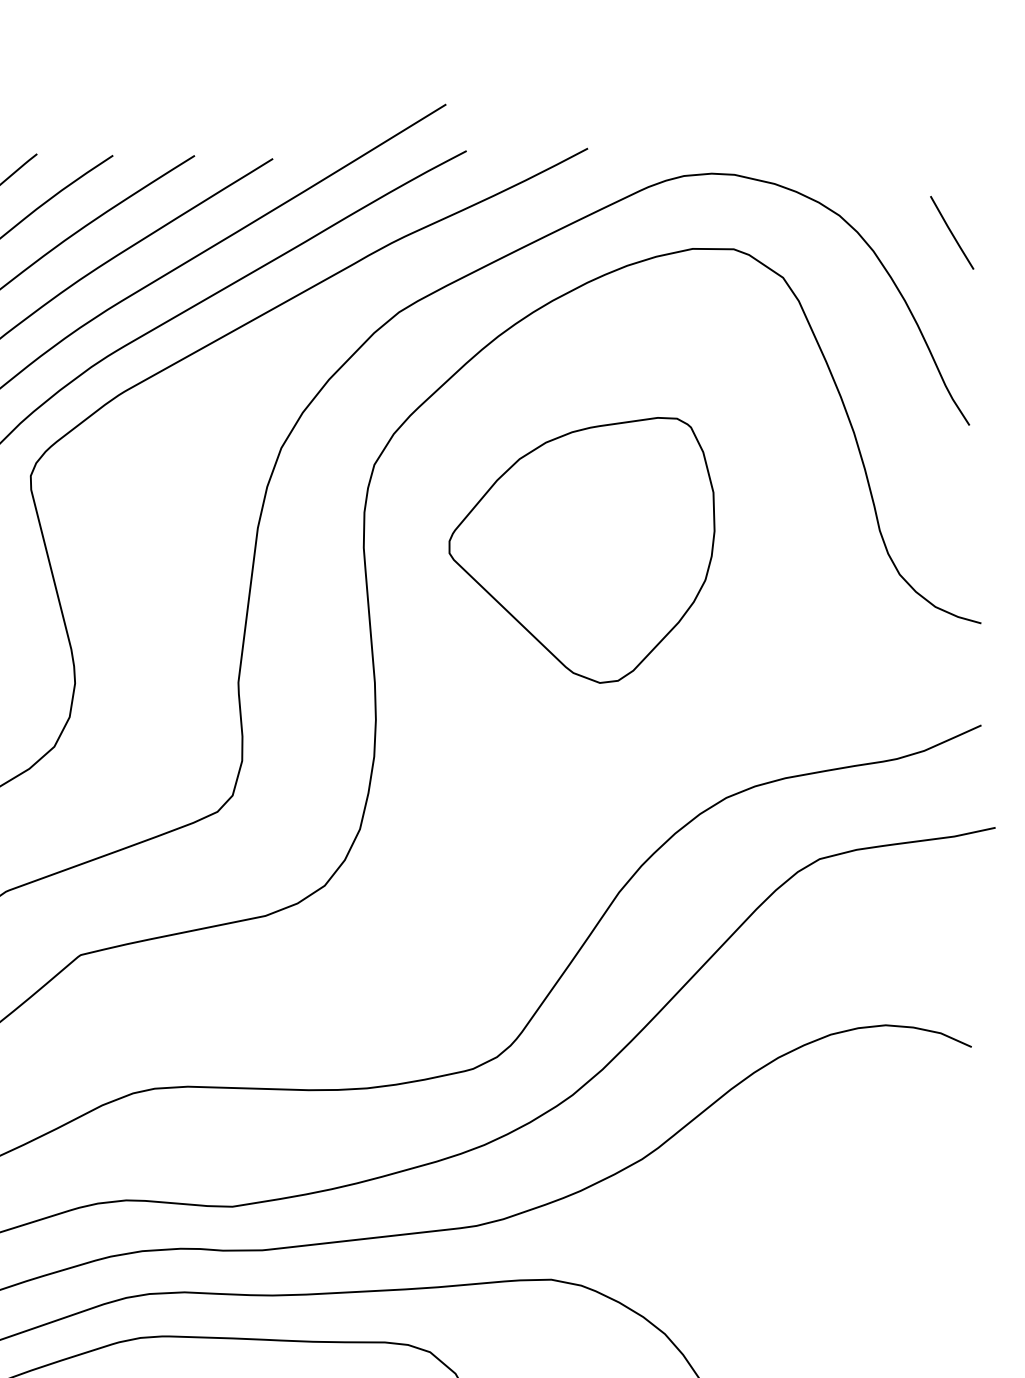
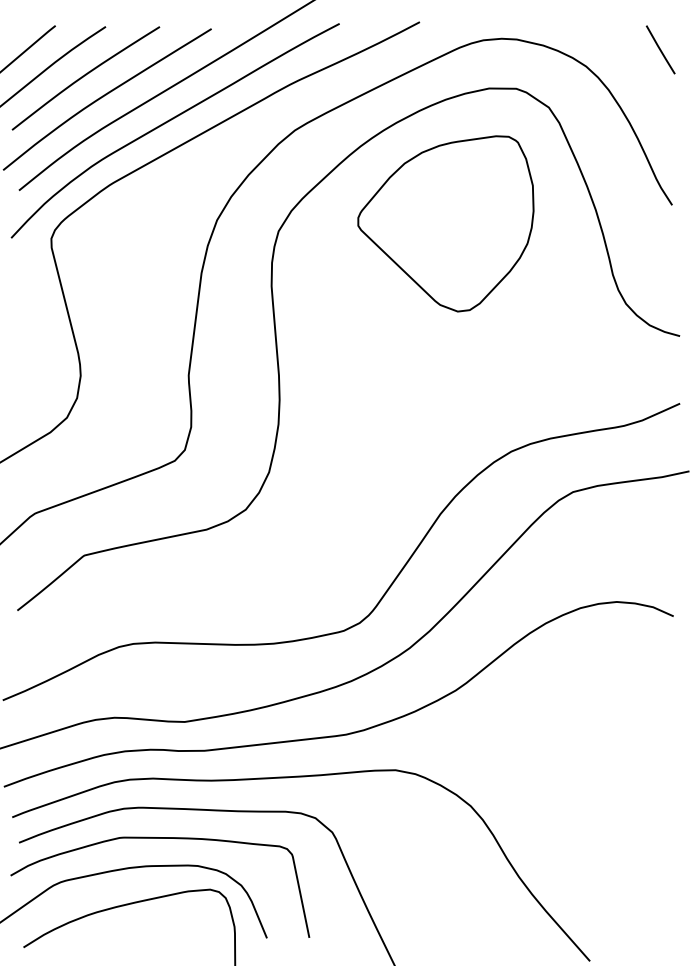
line: (951, 232) -> (660, 49), moved
part: (581, 549) -> (445, 223), moved

